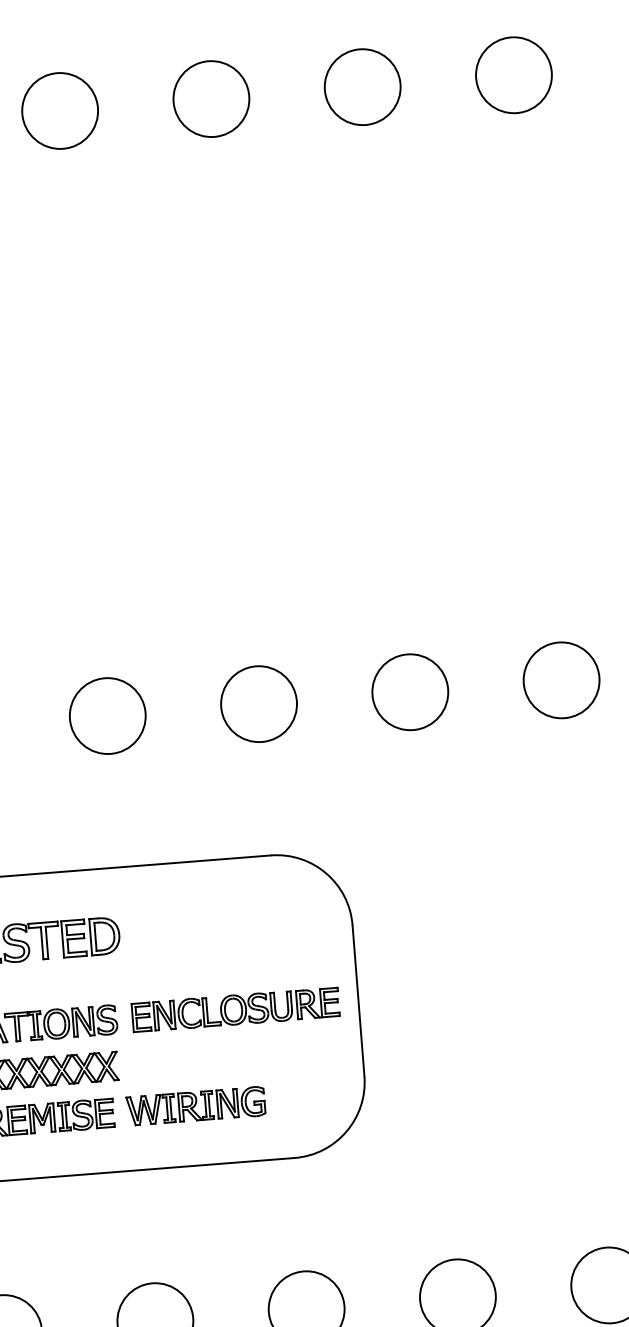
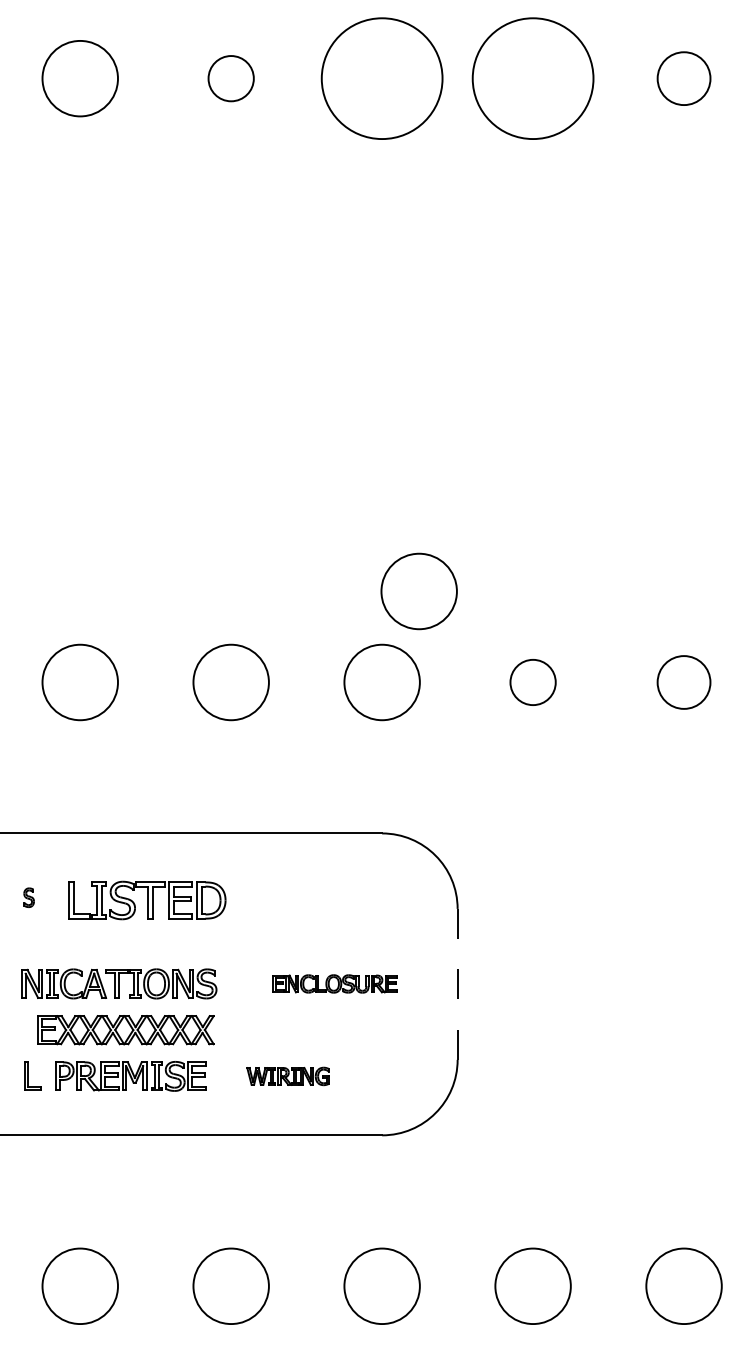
circle: (513, 75) -> (683, 78), size x0.7
circle: (362, 87) -> (532, 78), size x1.6
circle: (210, 98) -> (381, 78), size x1.6
circle: (59, 110) -> (230, 78), size x0.6
circle: (288, 610) -> (418, 591), added
circle: (561, 680) -> (683, 682), size x0.7
circle: (409, 692) -> (532, 682), size x0.6
line: (358, 1000) -> (457, 984), solid -> dashed
part: (235, 1009) -> (334, 983), size x0.6
part: (196, 1106) -> (288, 1076), size x0.6

